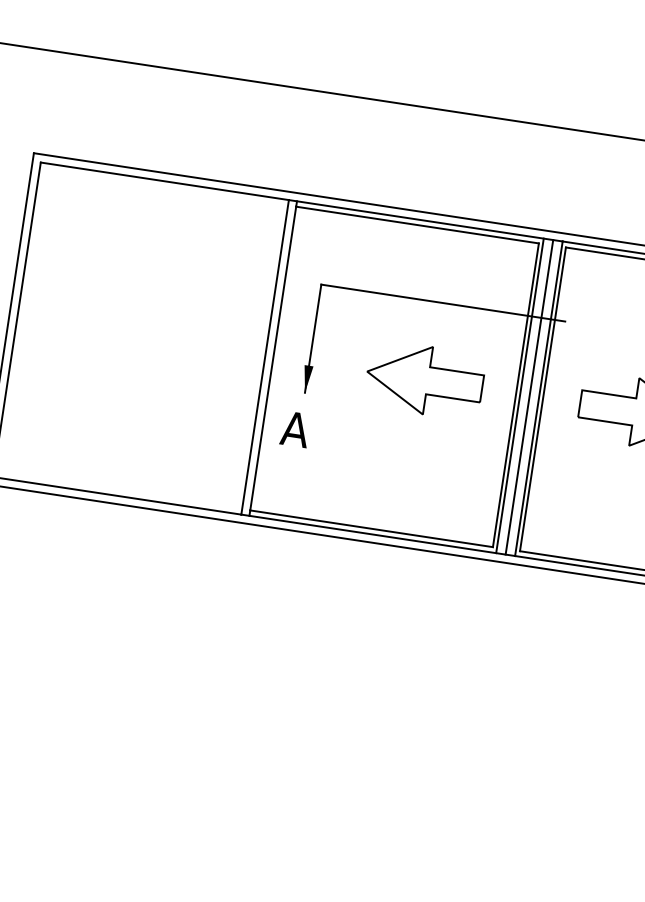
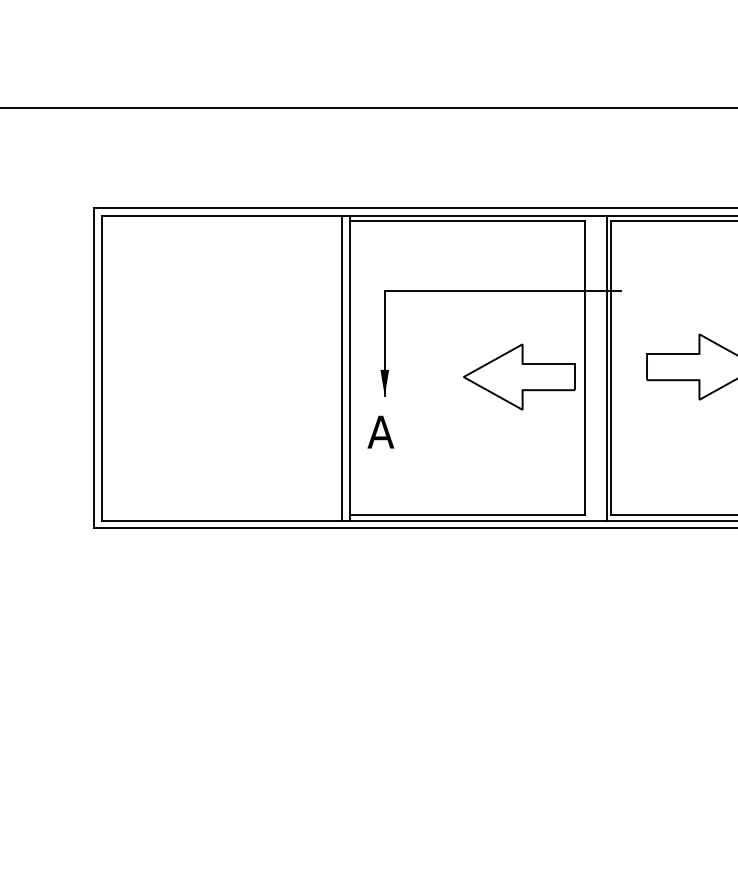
part: (424, 379) -> (519, 376), moved
line: (519, 395) -> (588, 367), removed
line: (530, 396) -> (598, 367), removed

